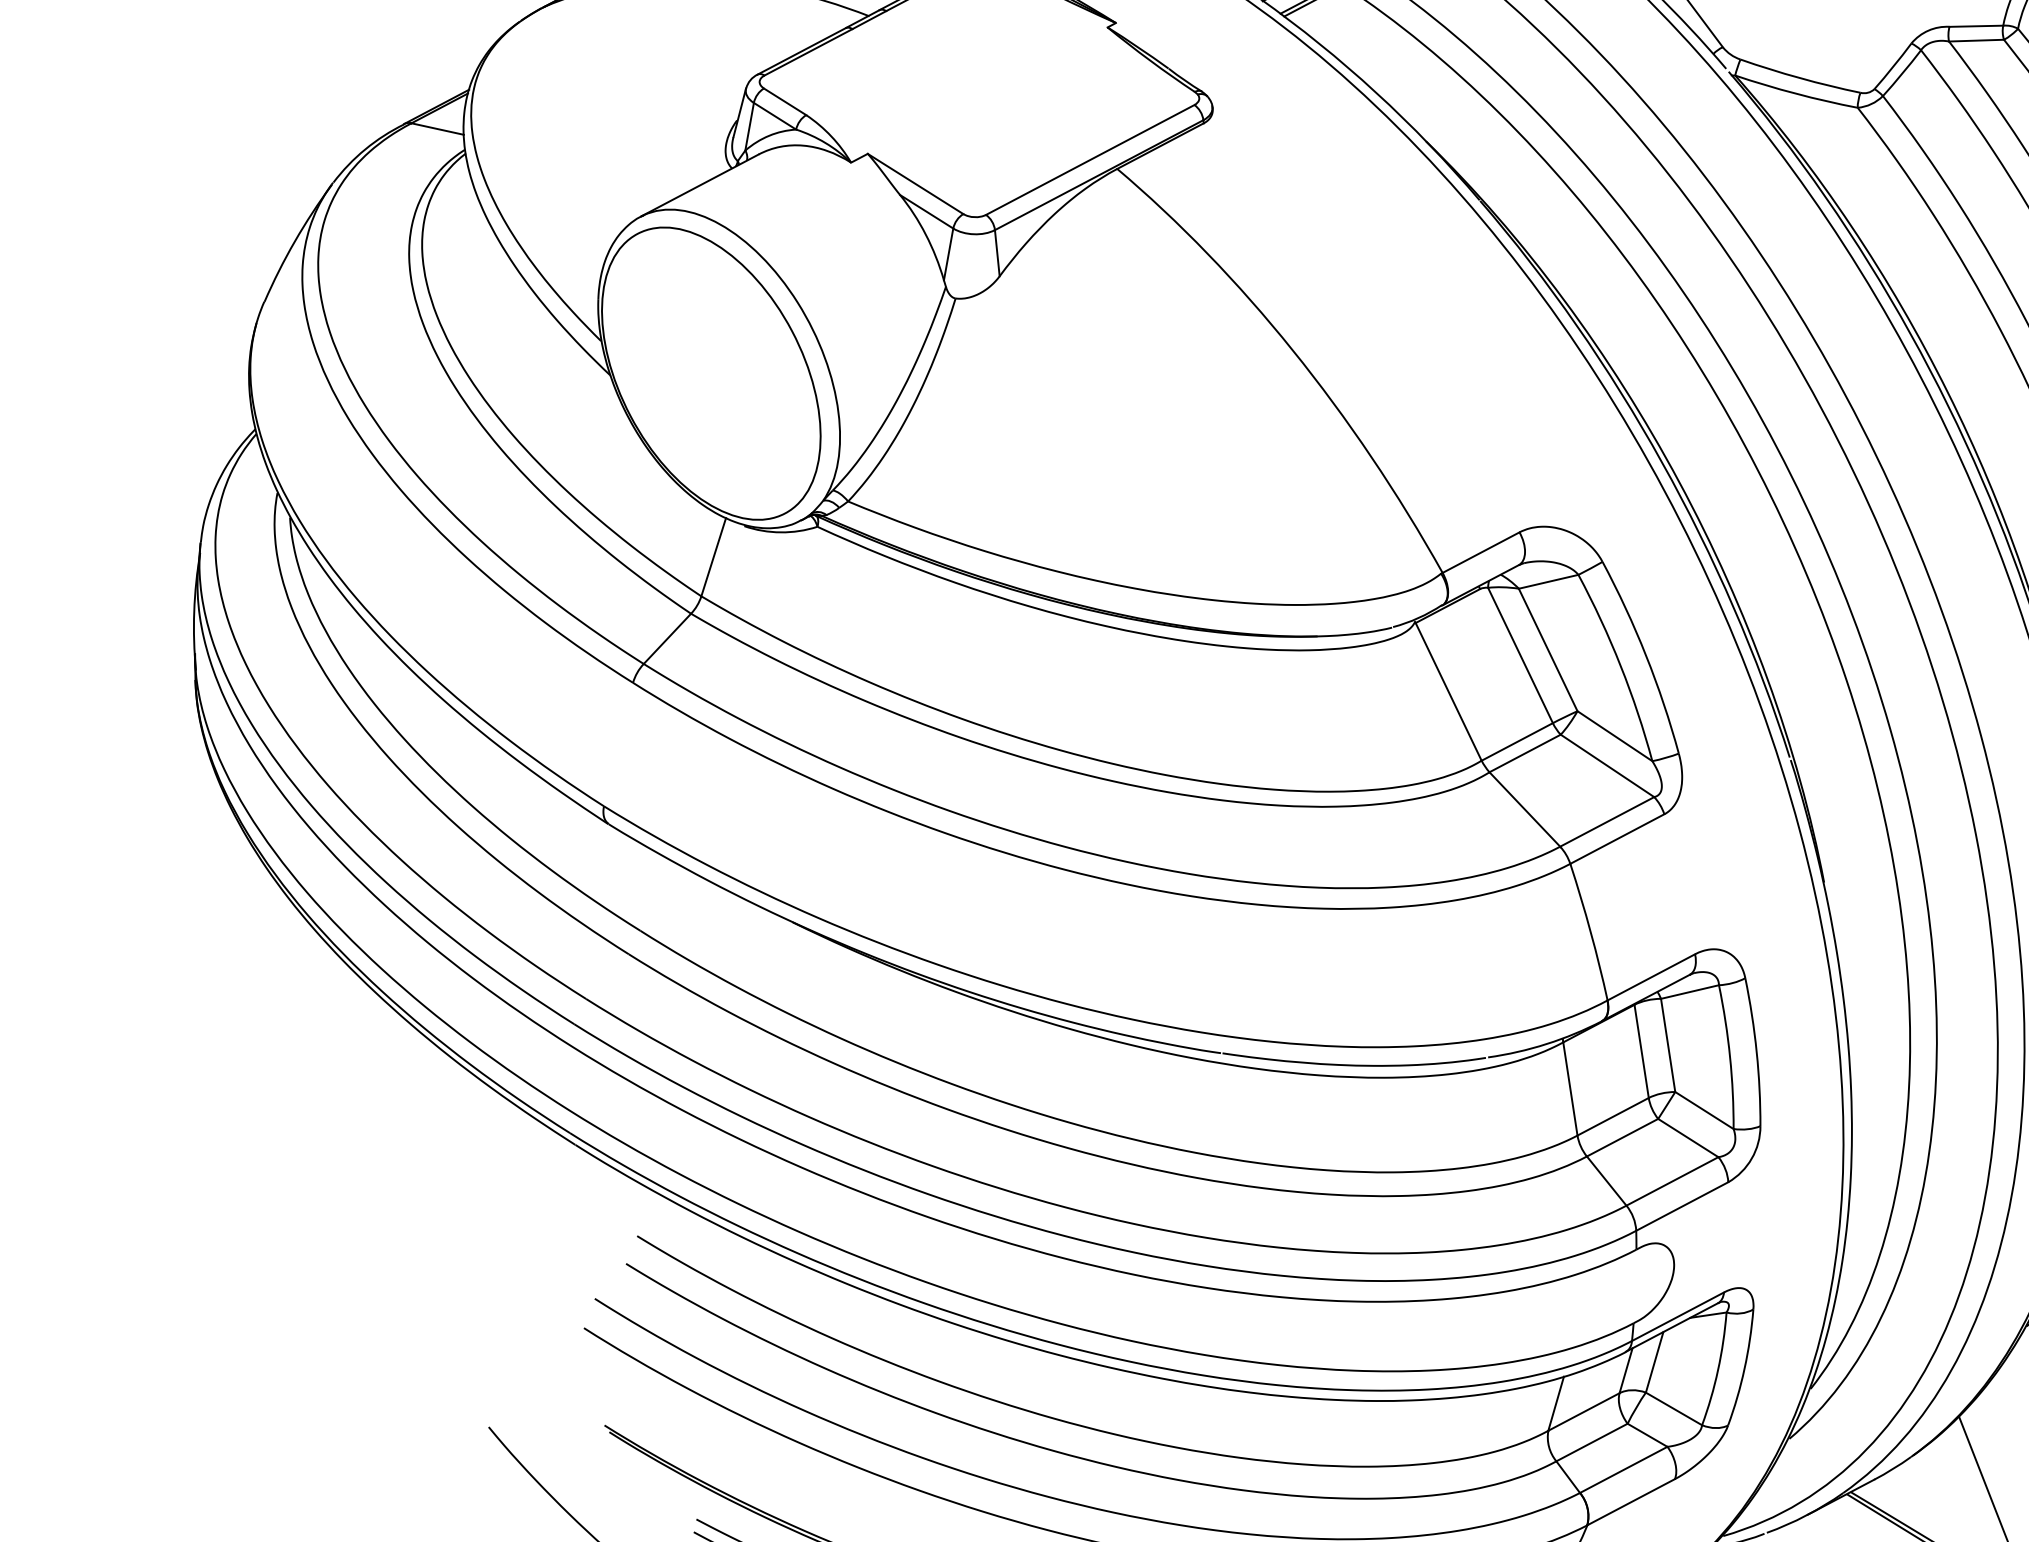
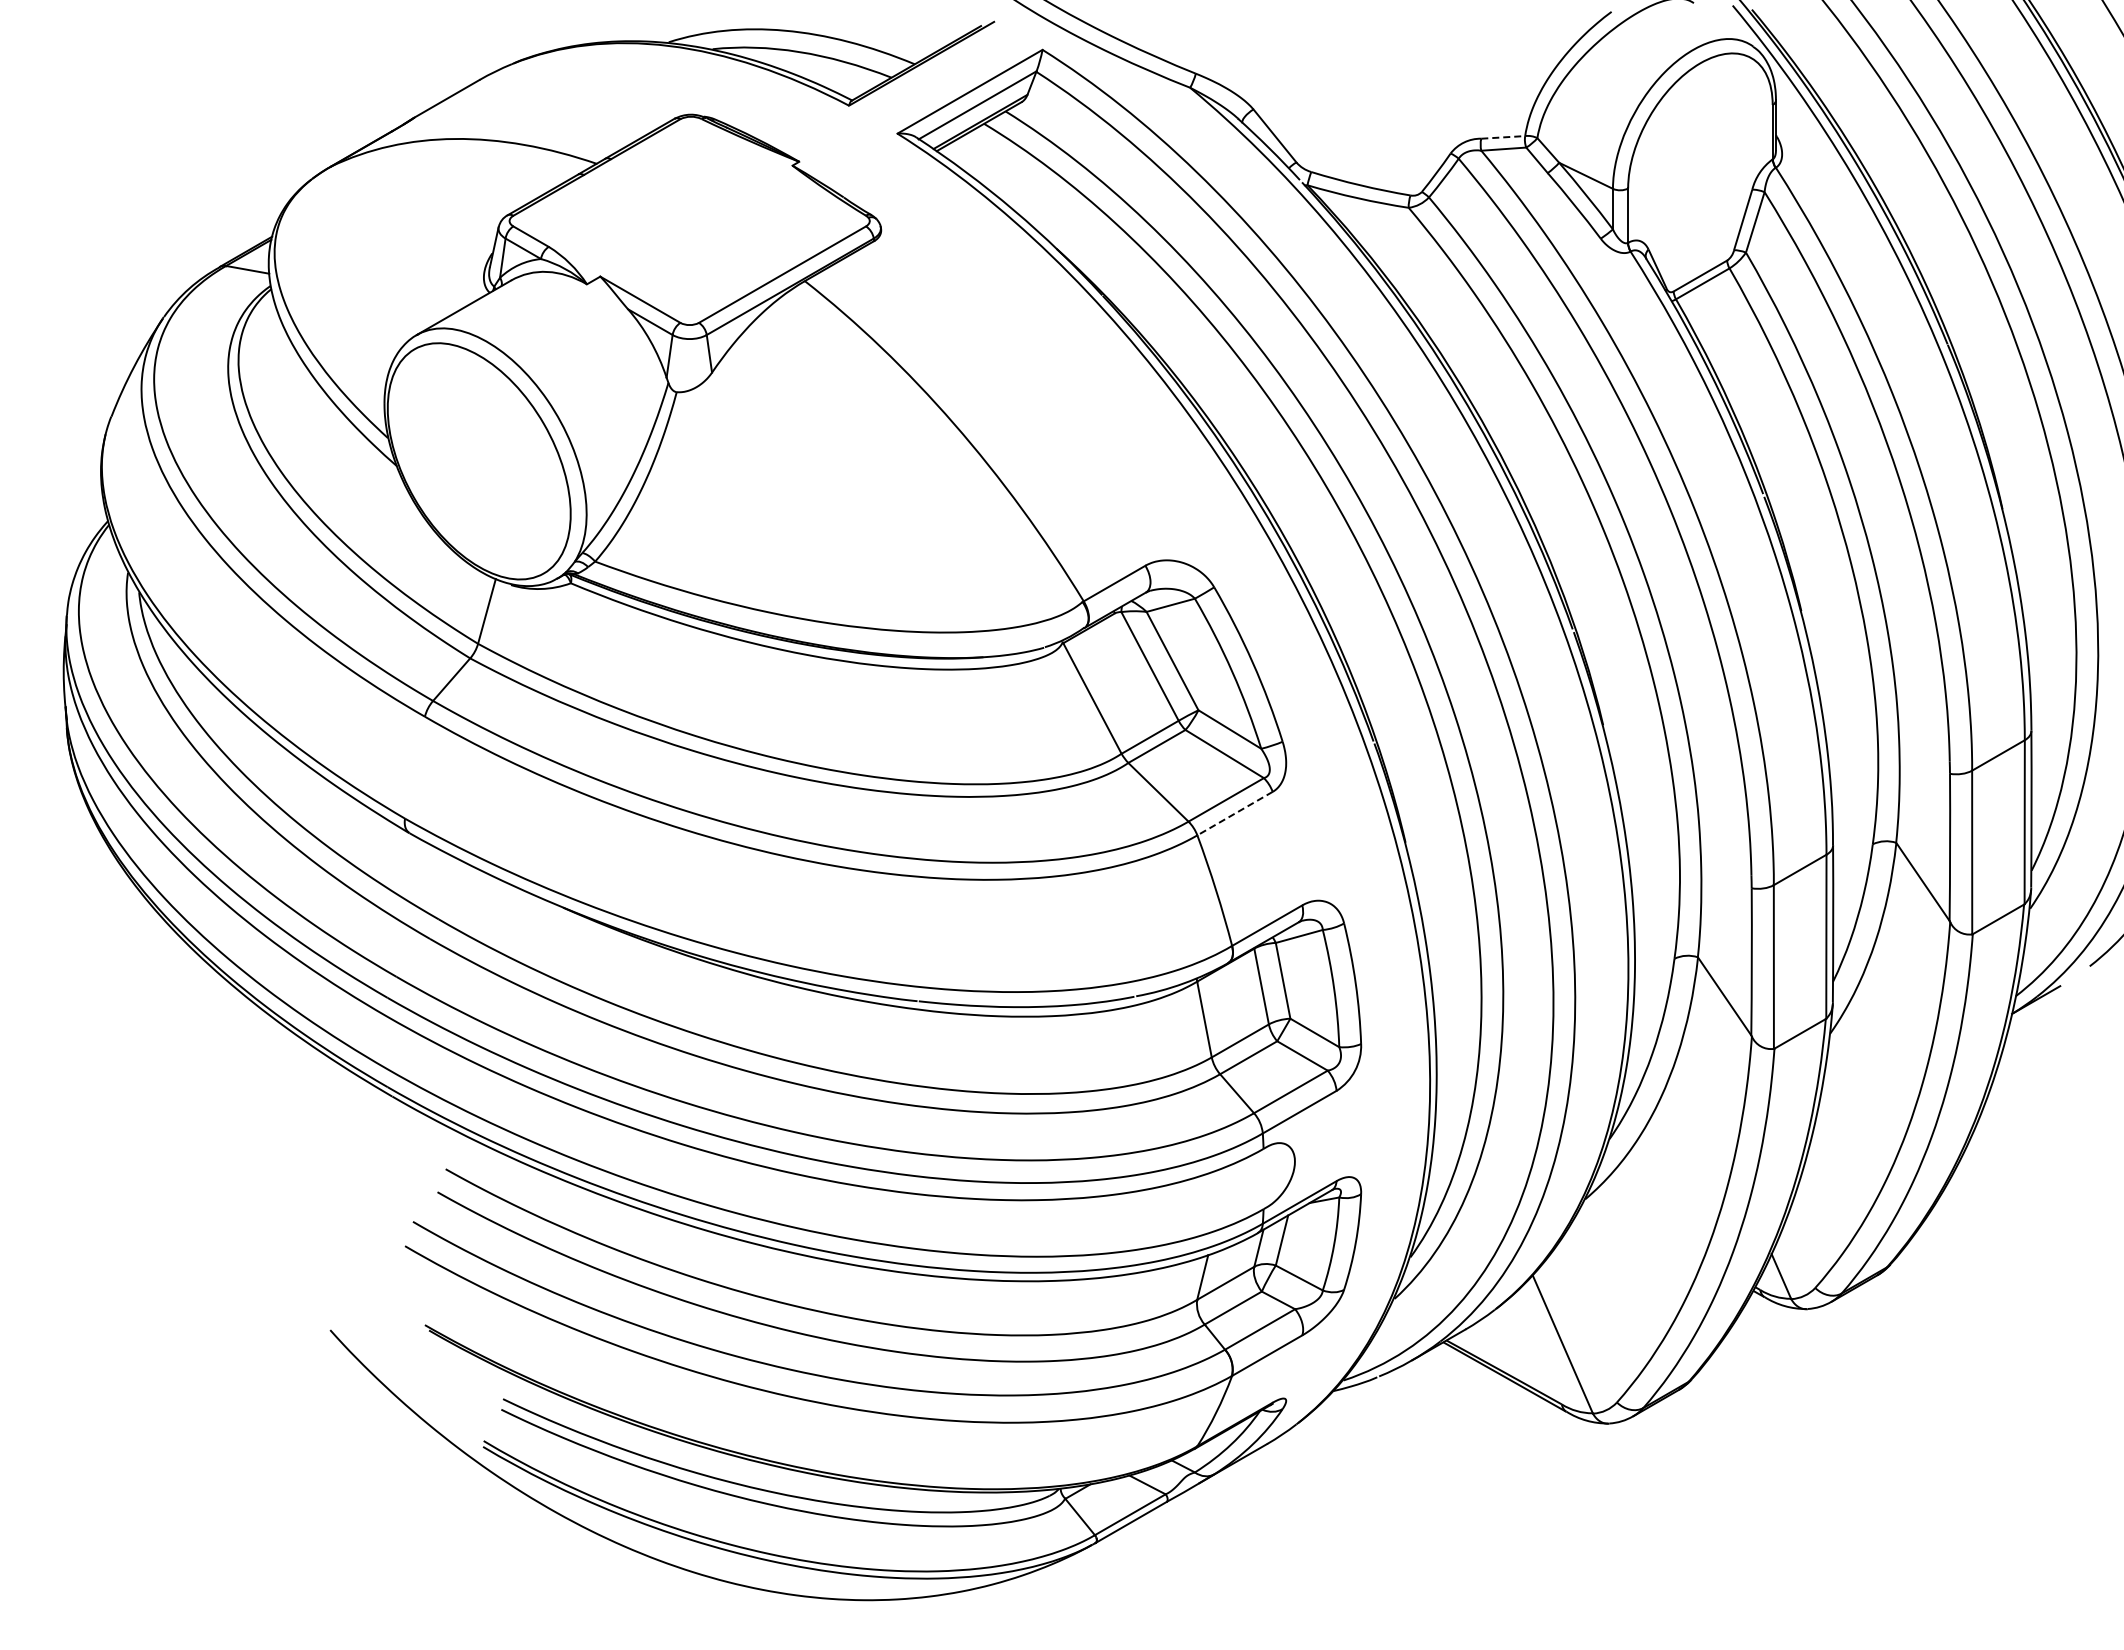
line: (1976, 26) -> (1503, 137), solid -> dashed
line: (1617, 838) -> (1235, 813), solid -> dashed

